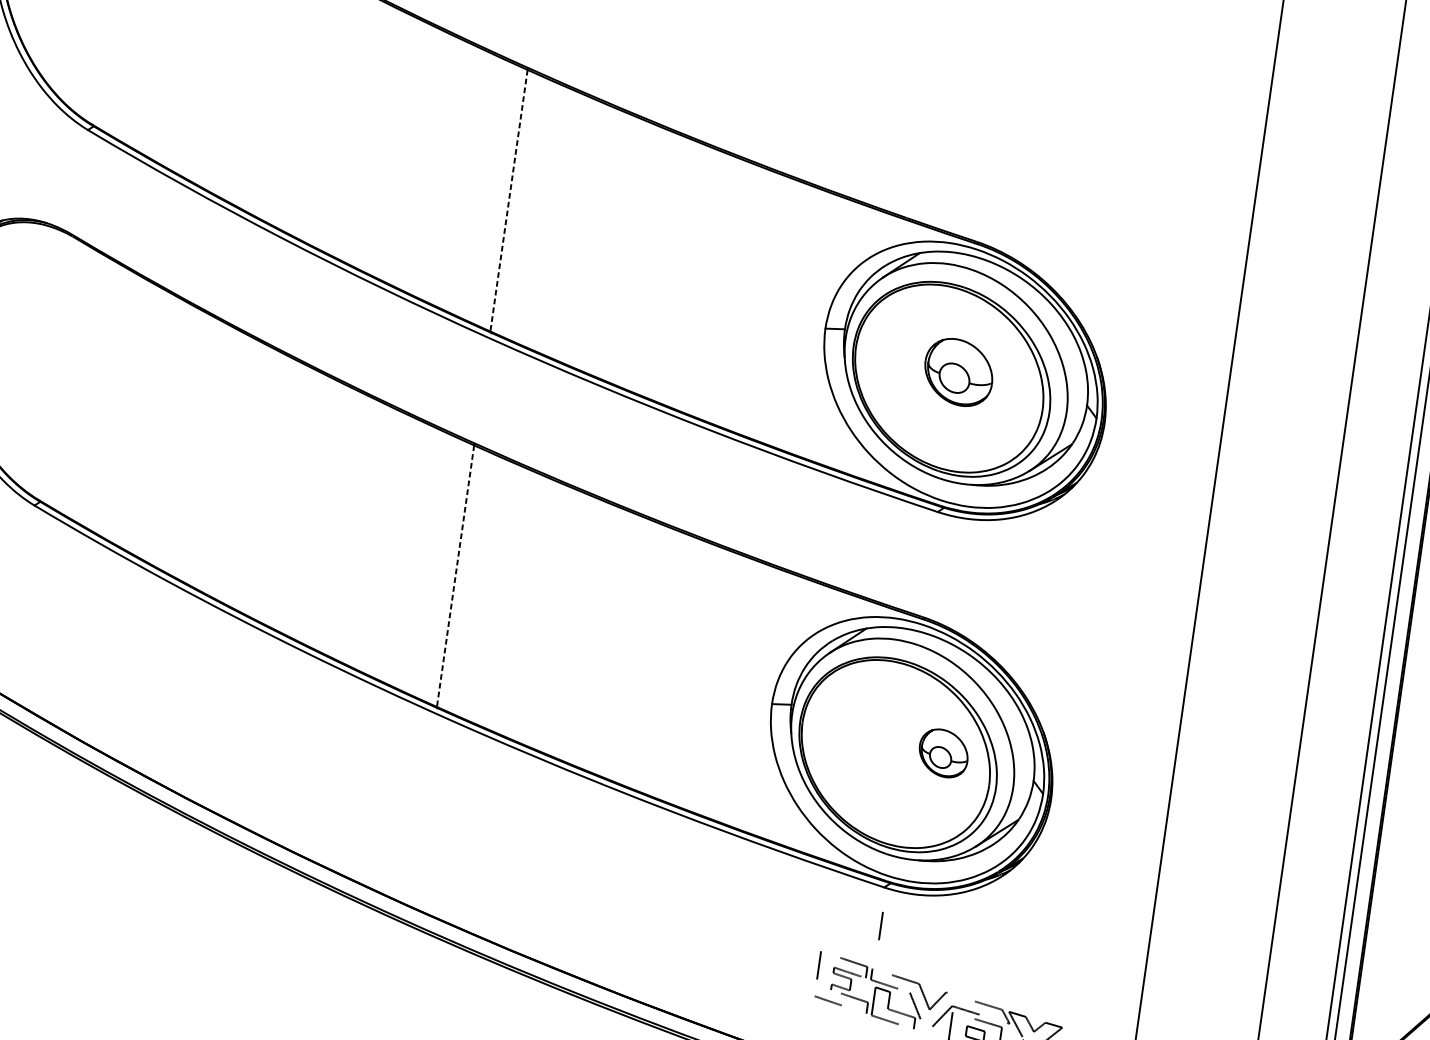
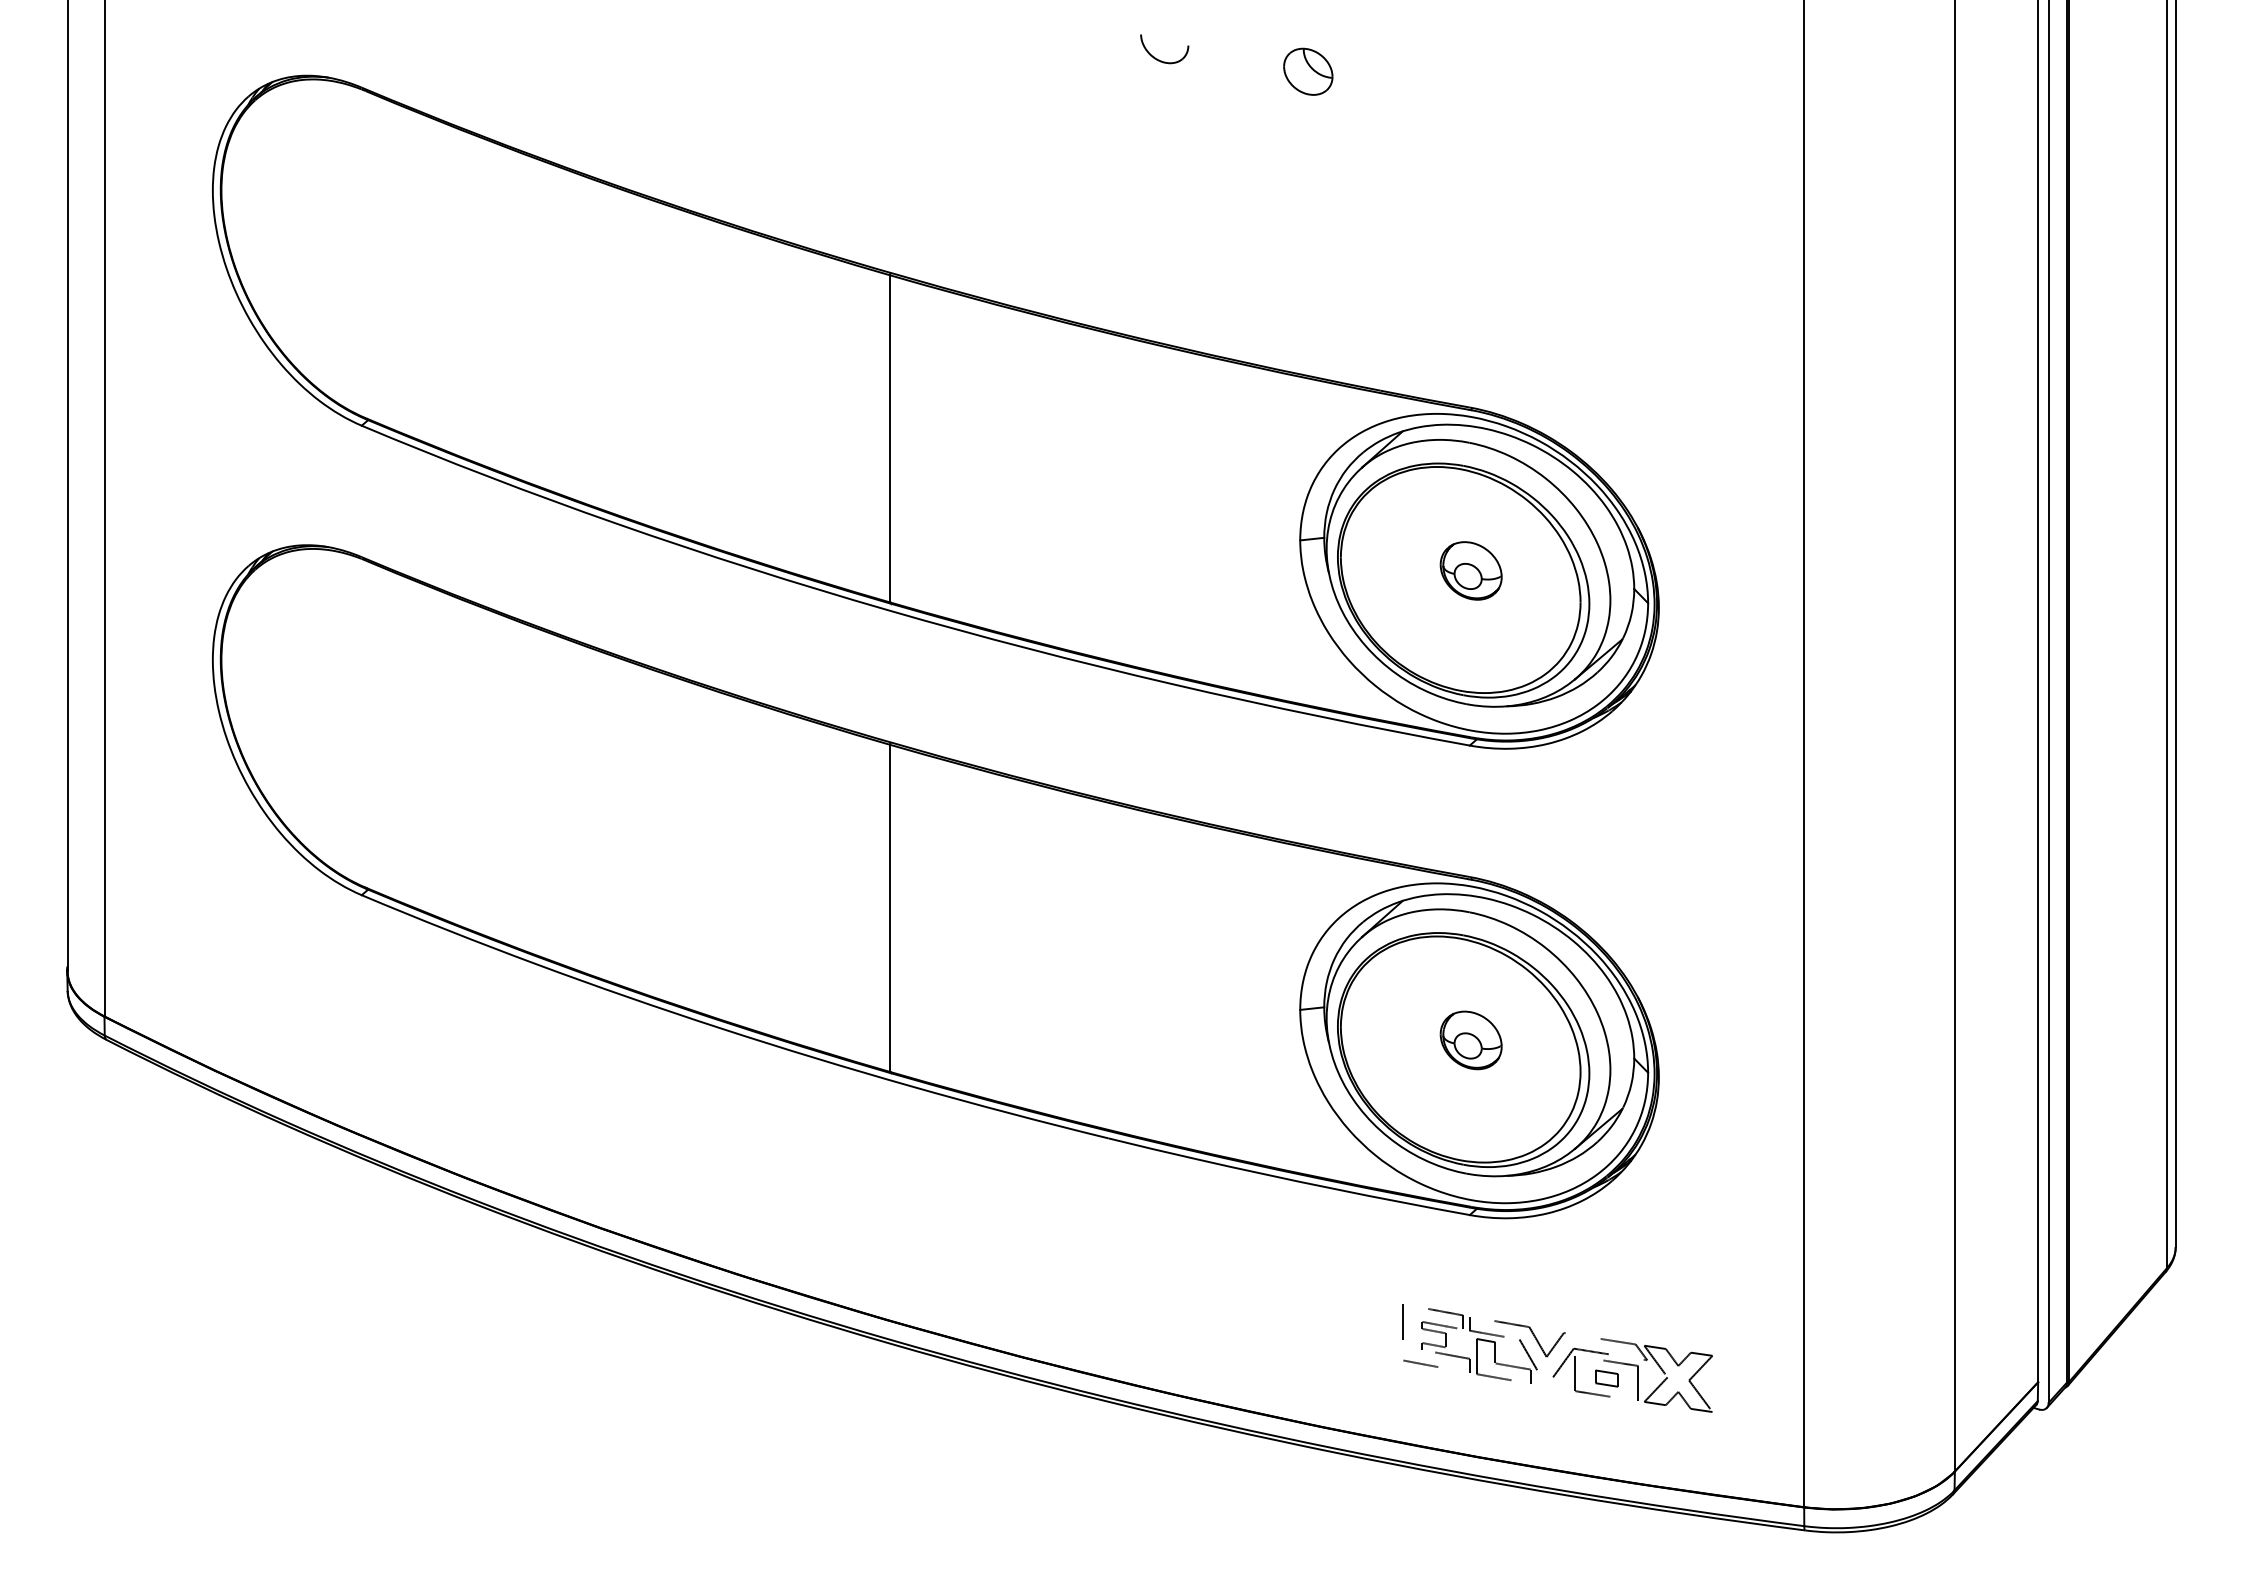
line: (509, 200) -> (890, 438), dashed -> solid
part: (958, 372) -> (1470, 570), size x0.71
line: (455, 576) -> (890, 908), dashed -> solid
part: (943, 753) -> (1470, 1040), moved
line: (880, 925) -> (1471, 1262), removed

